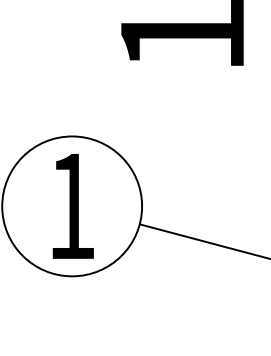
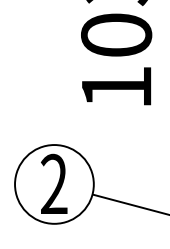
text: (72, 204) -> (54, 183), 1 -> 2

